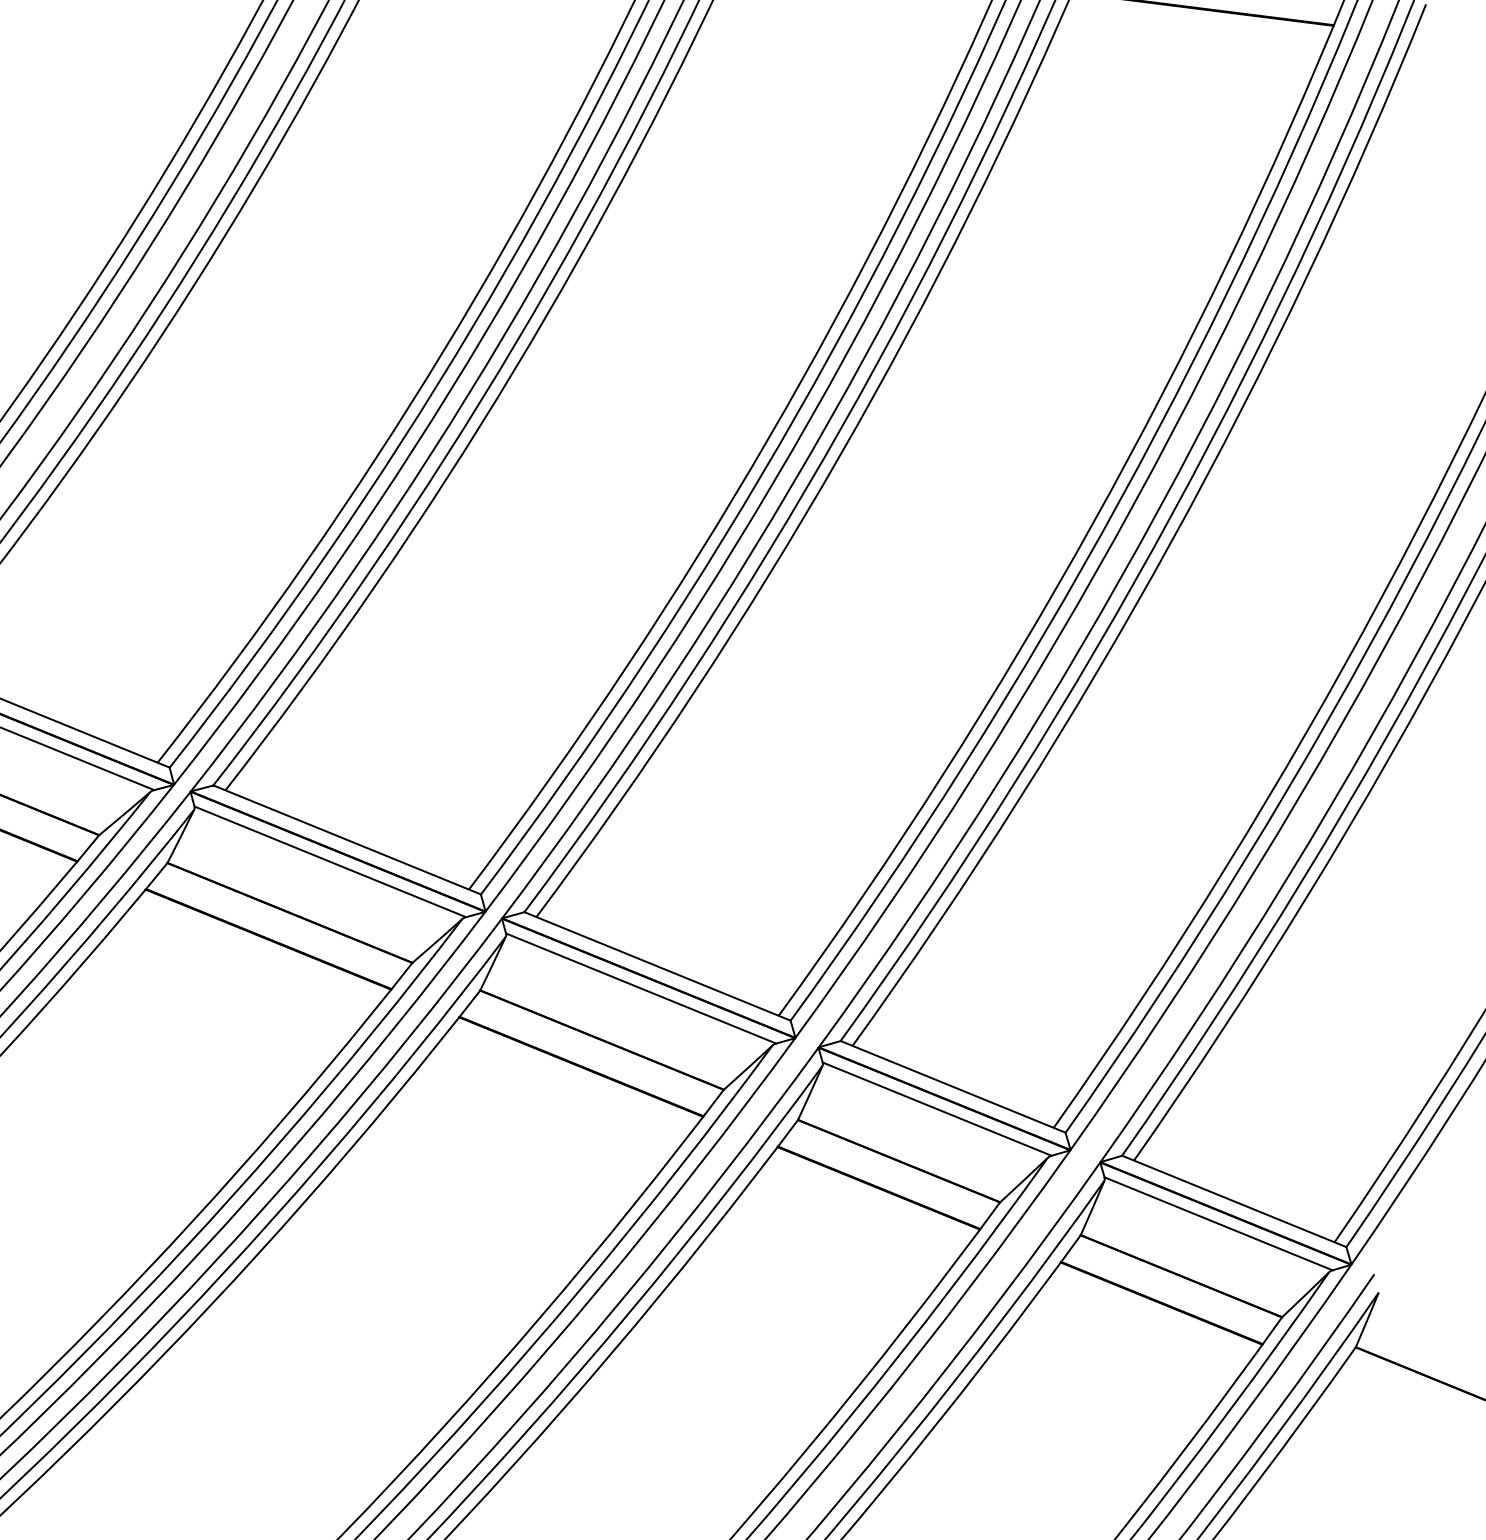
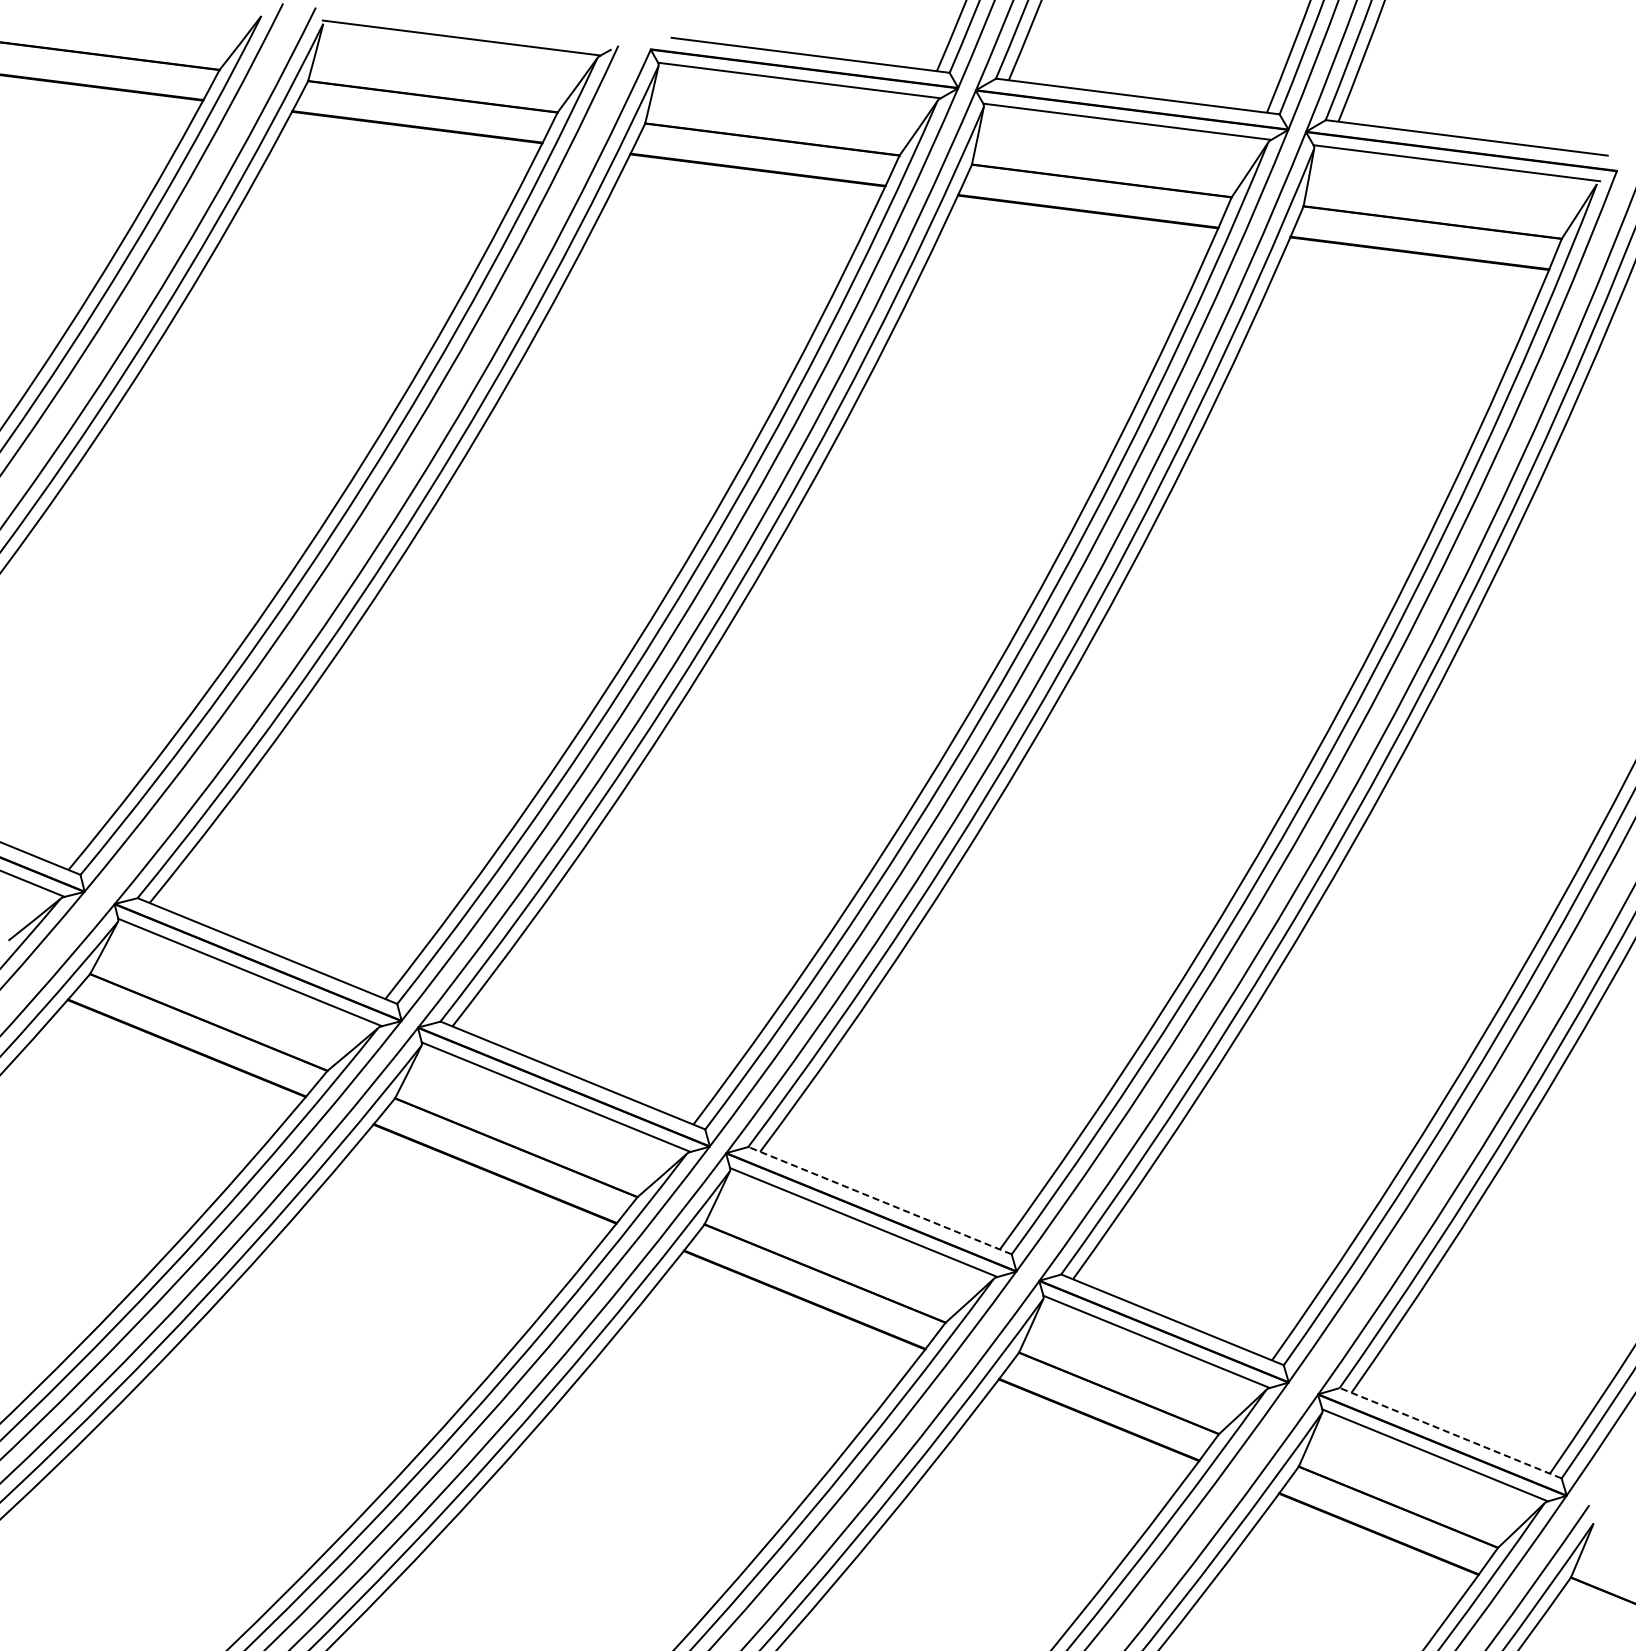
line: (657, 966) -> (879, 1200), solid -> dashed
line: (1234, 1201) -> (1450, 1433), solid -> dashed

